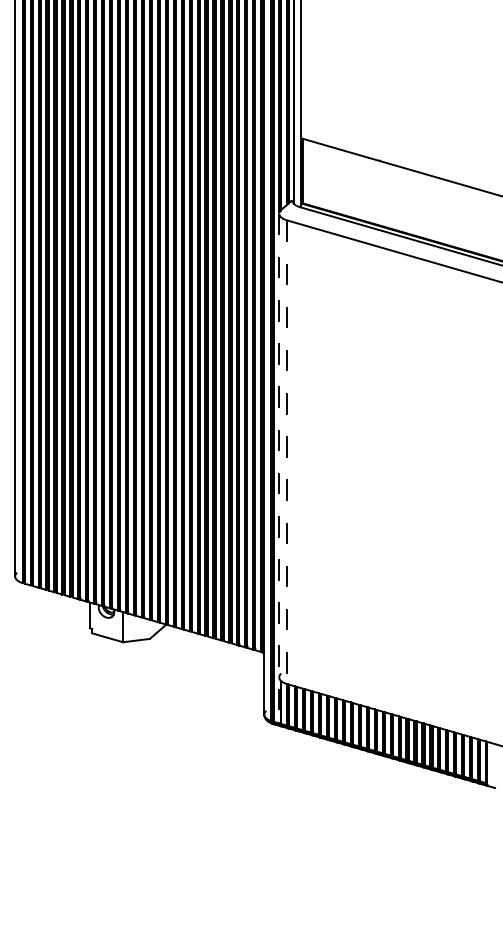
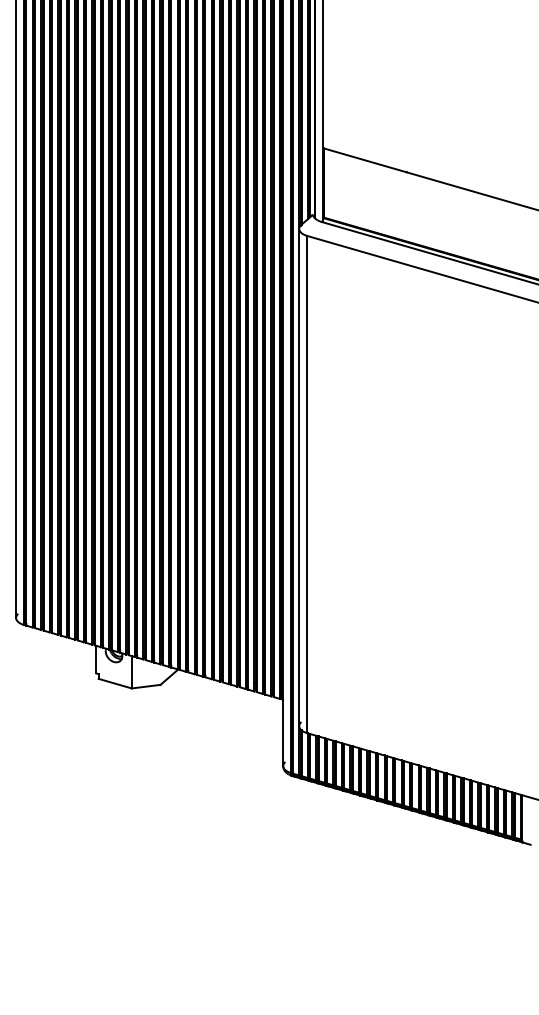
line: (286, 452) -> (307, 484), dashed -> solid
line: (279, 468) -> (299, 502), dashed -> solid

